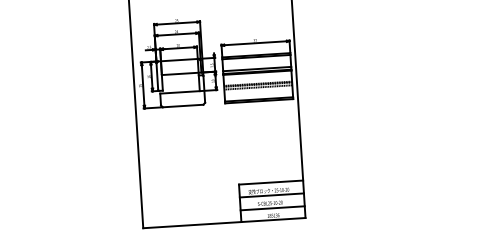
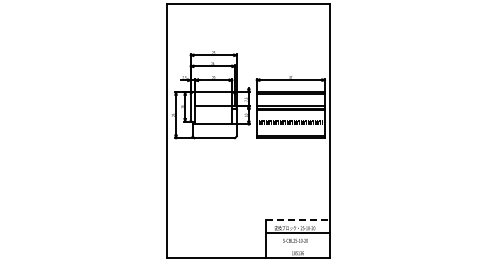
line: (271, 182) -> (298, 220), solid -> dashed
line: (272, 207) -> (297, 245), removed

